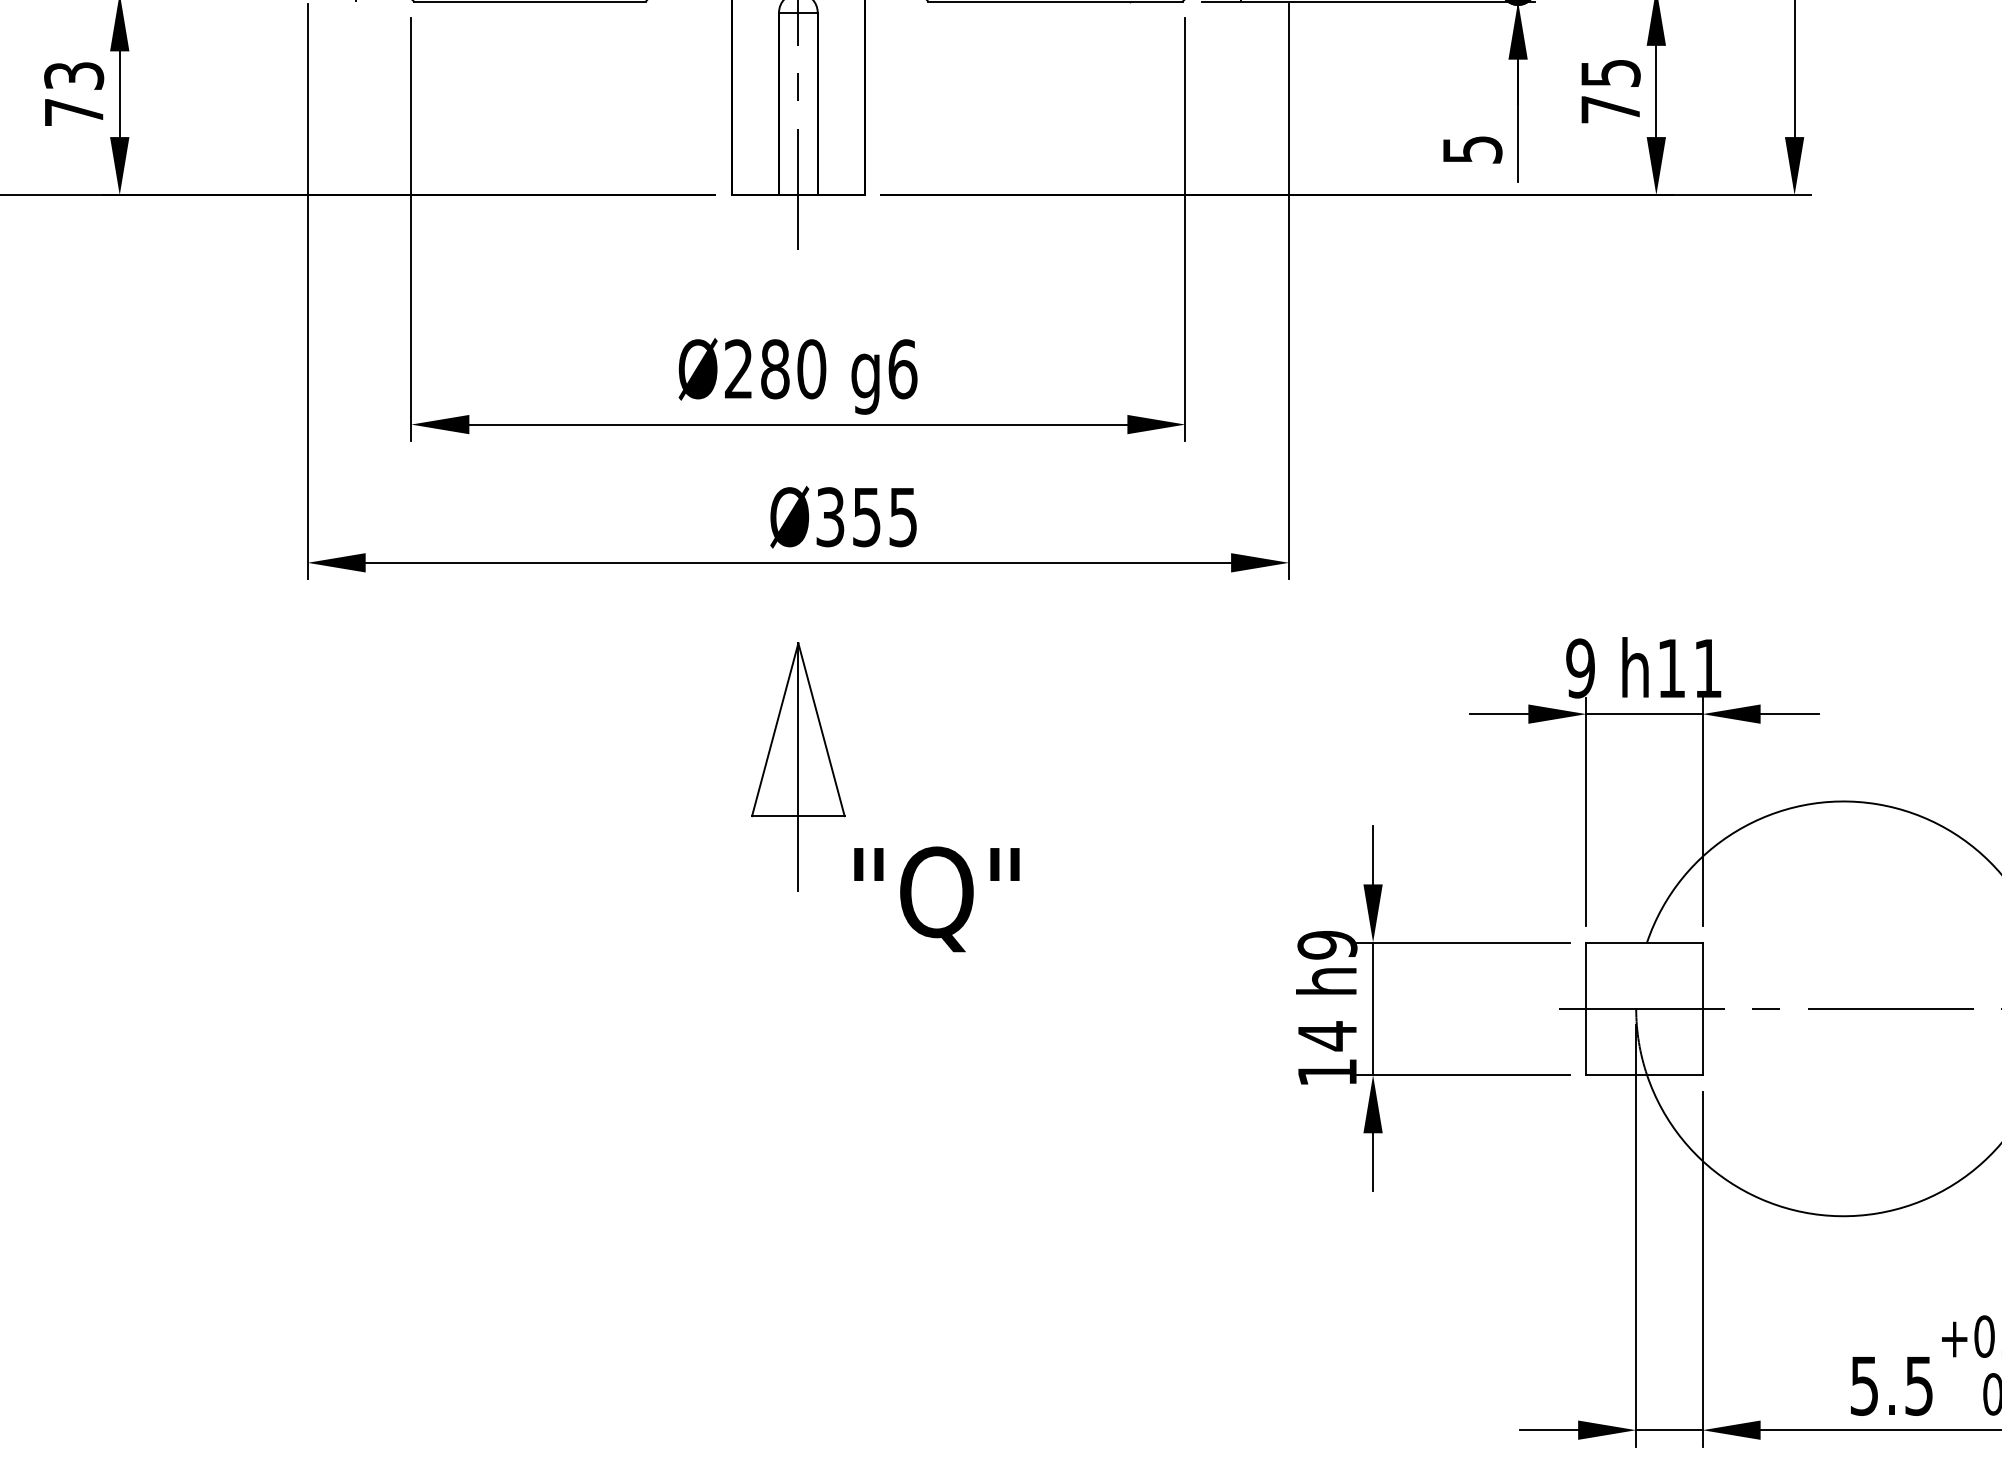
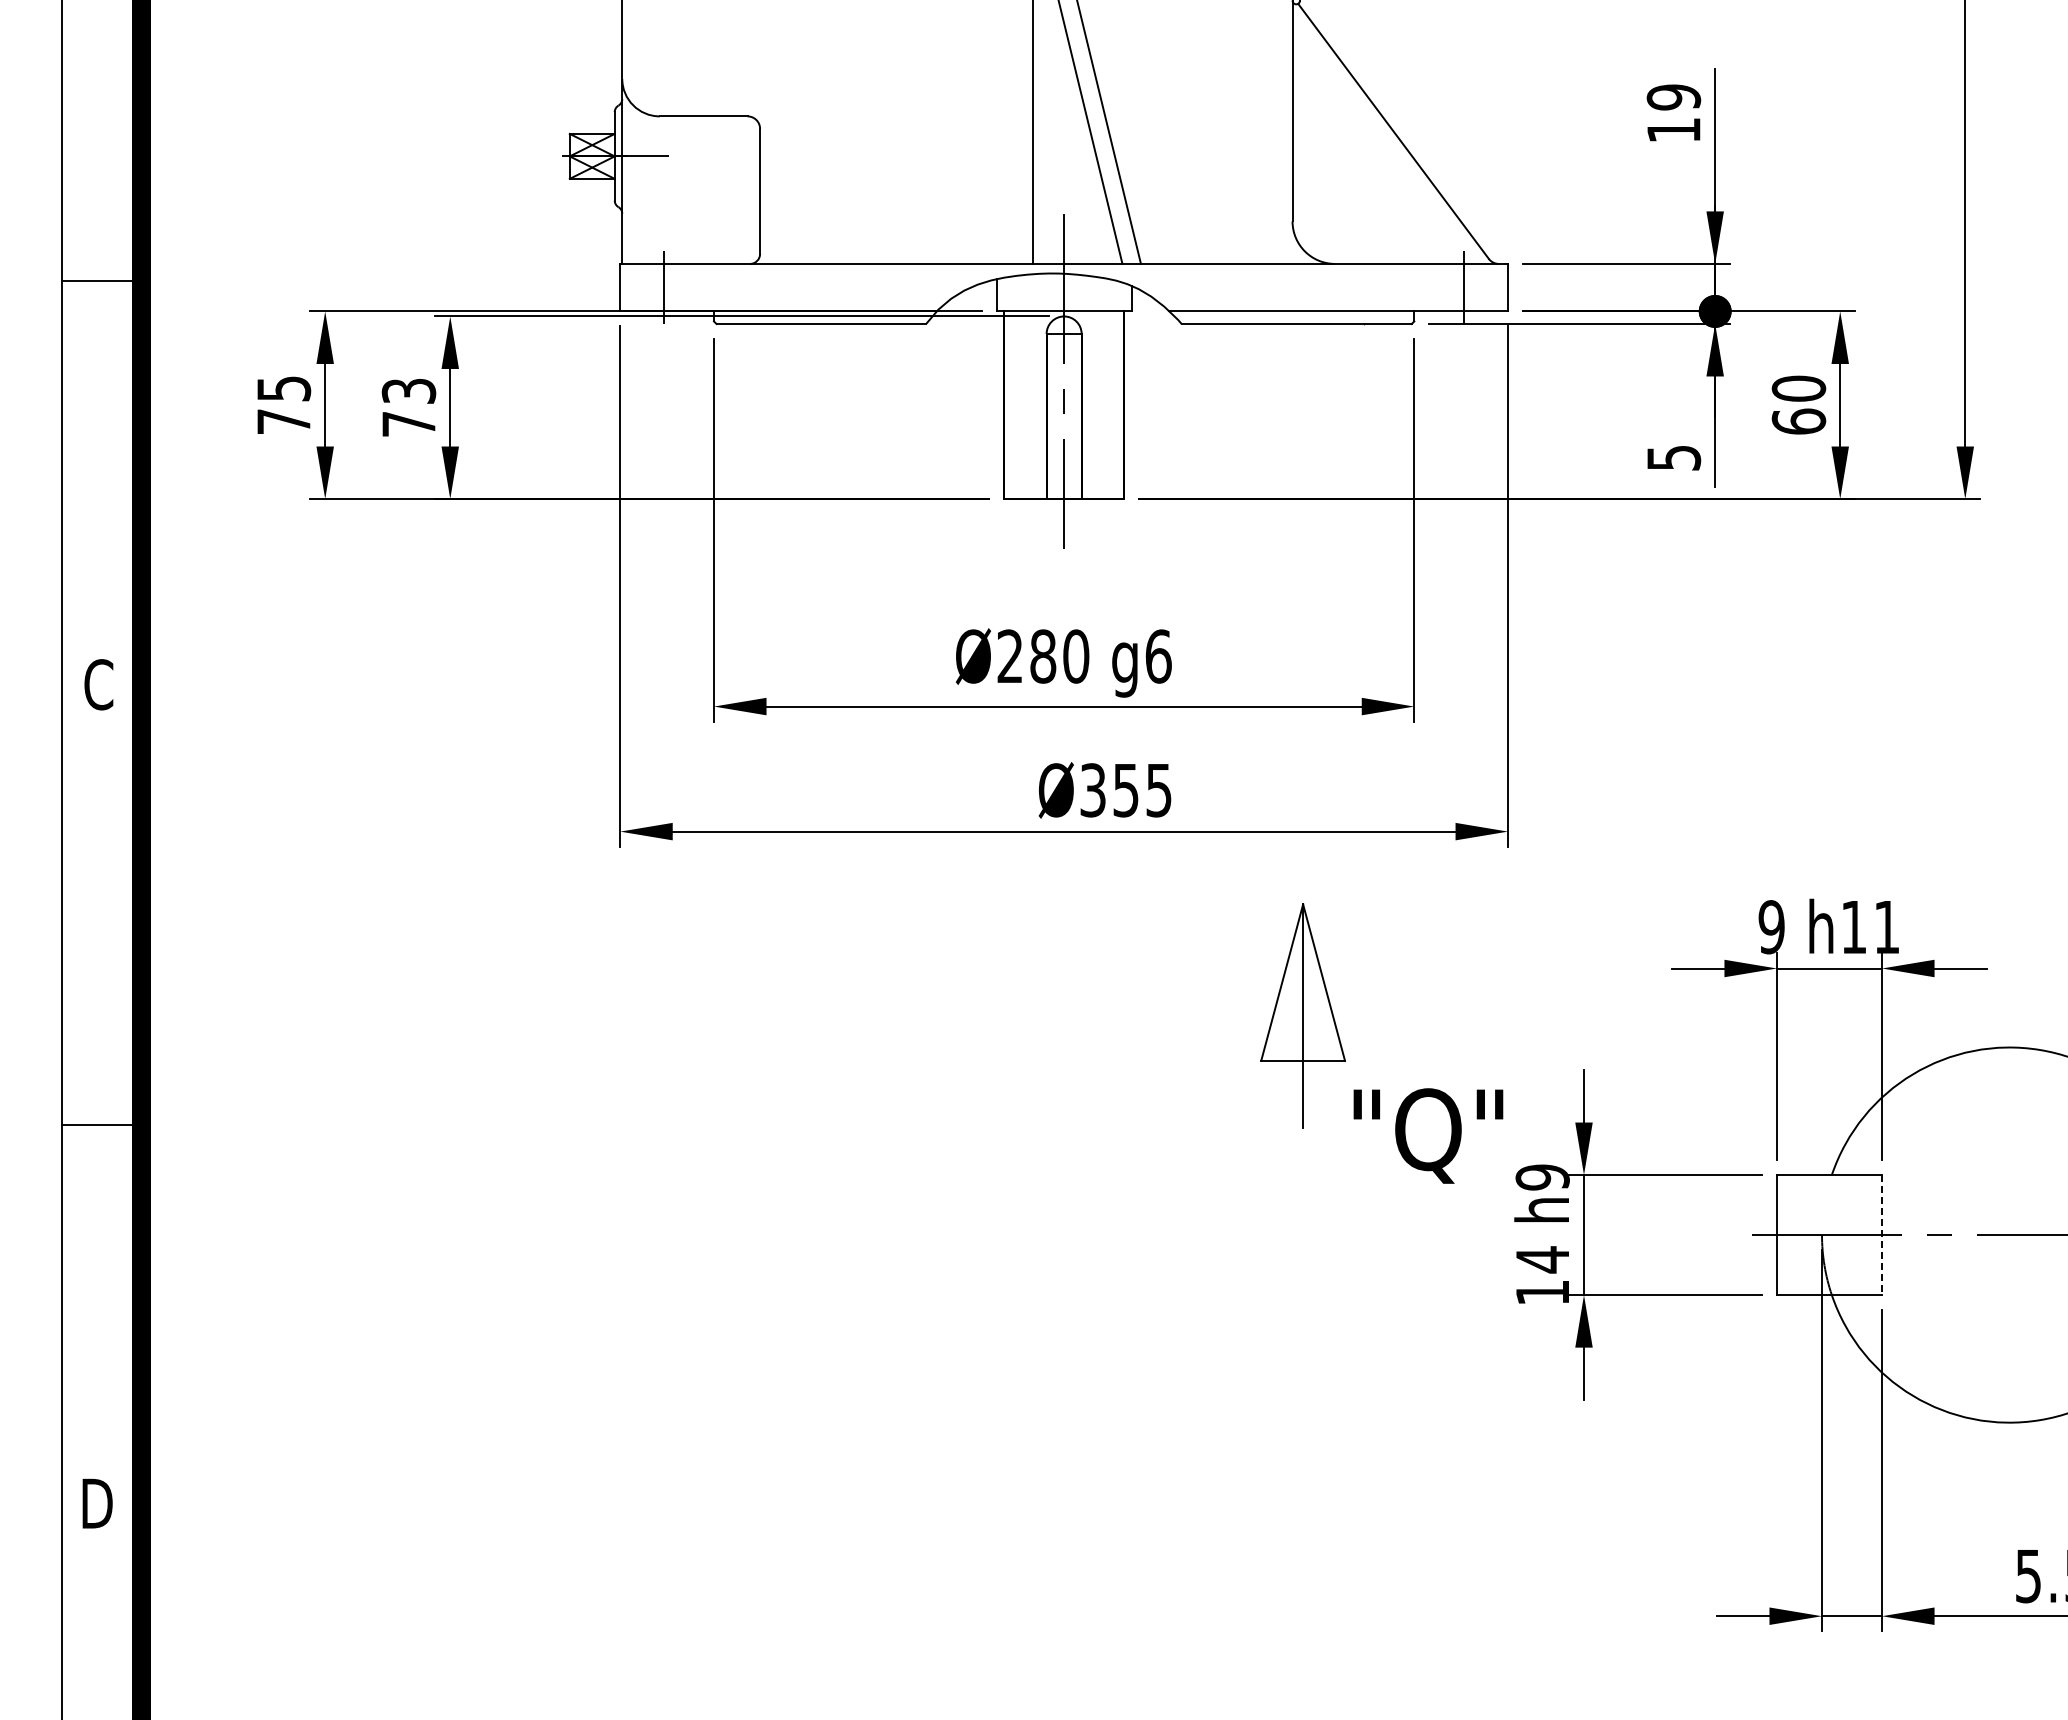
text: (1610, 90) -> (1798, 404), 75 -> 60
part: (844, 809) -> (1344, 1054), moved
line: (1703, 1009) -> (1882, 1235), solid -> dashed

